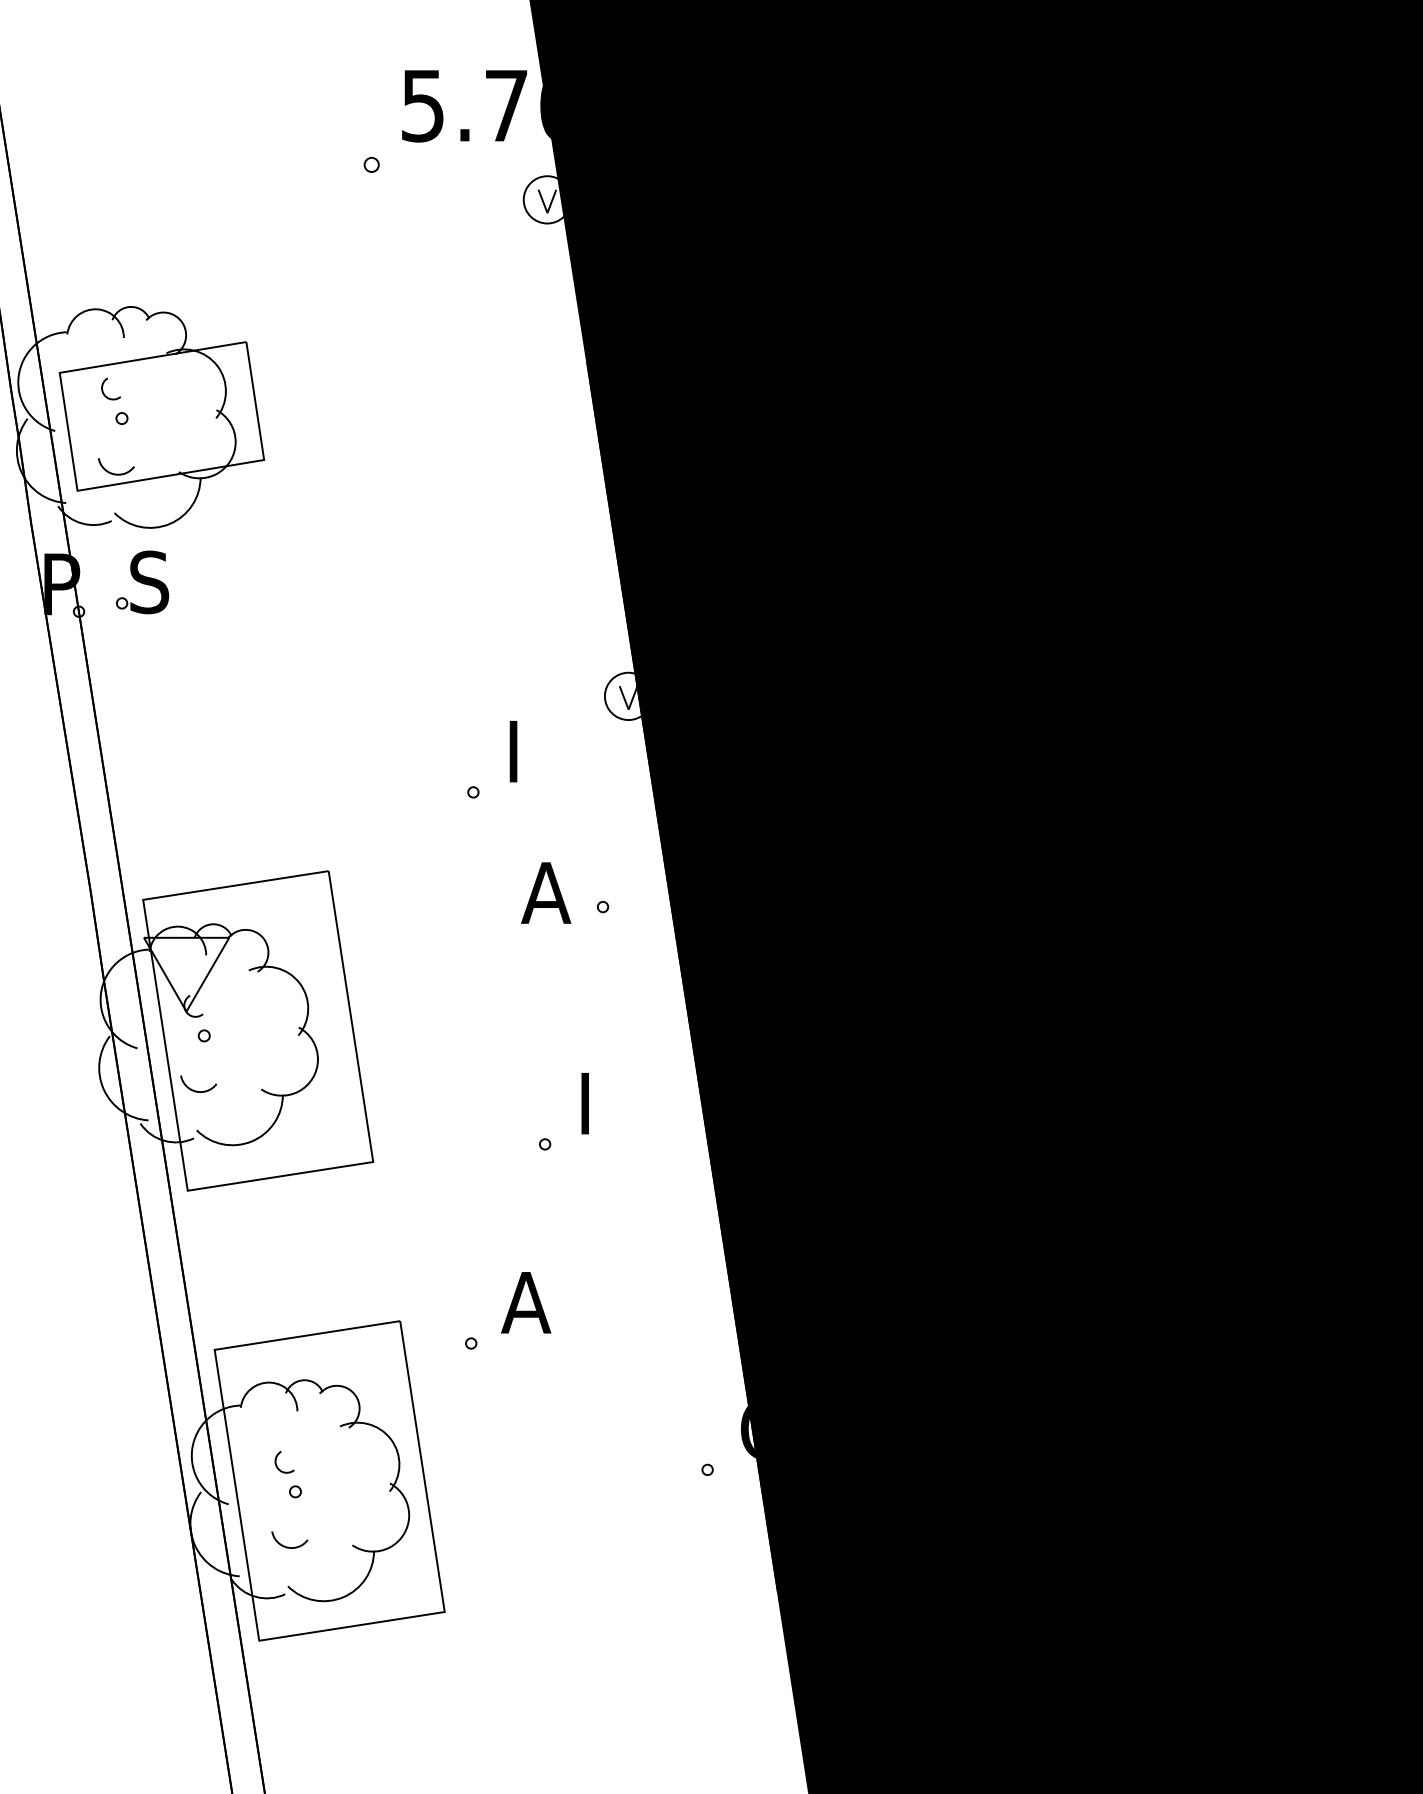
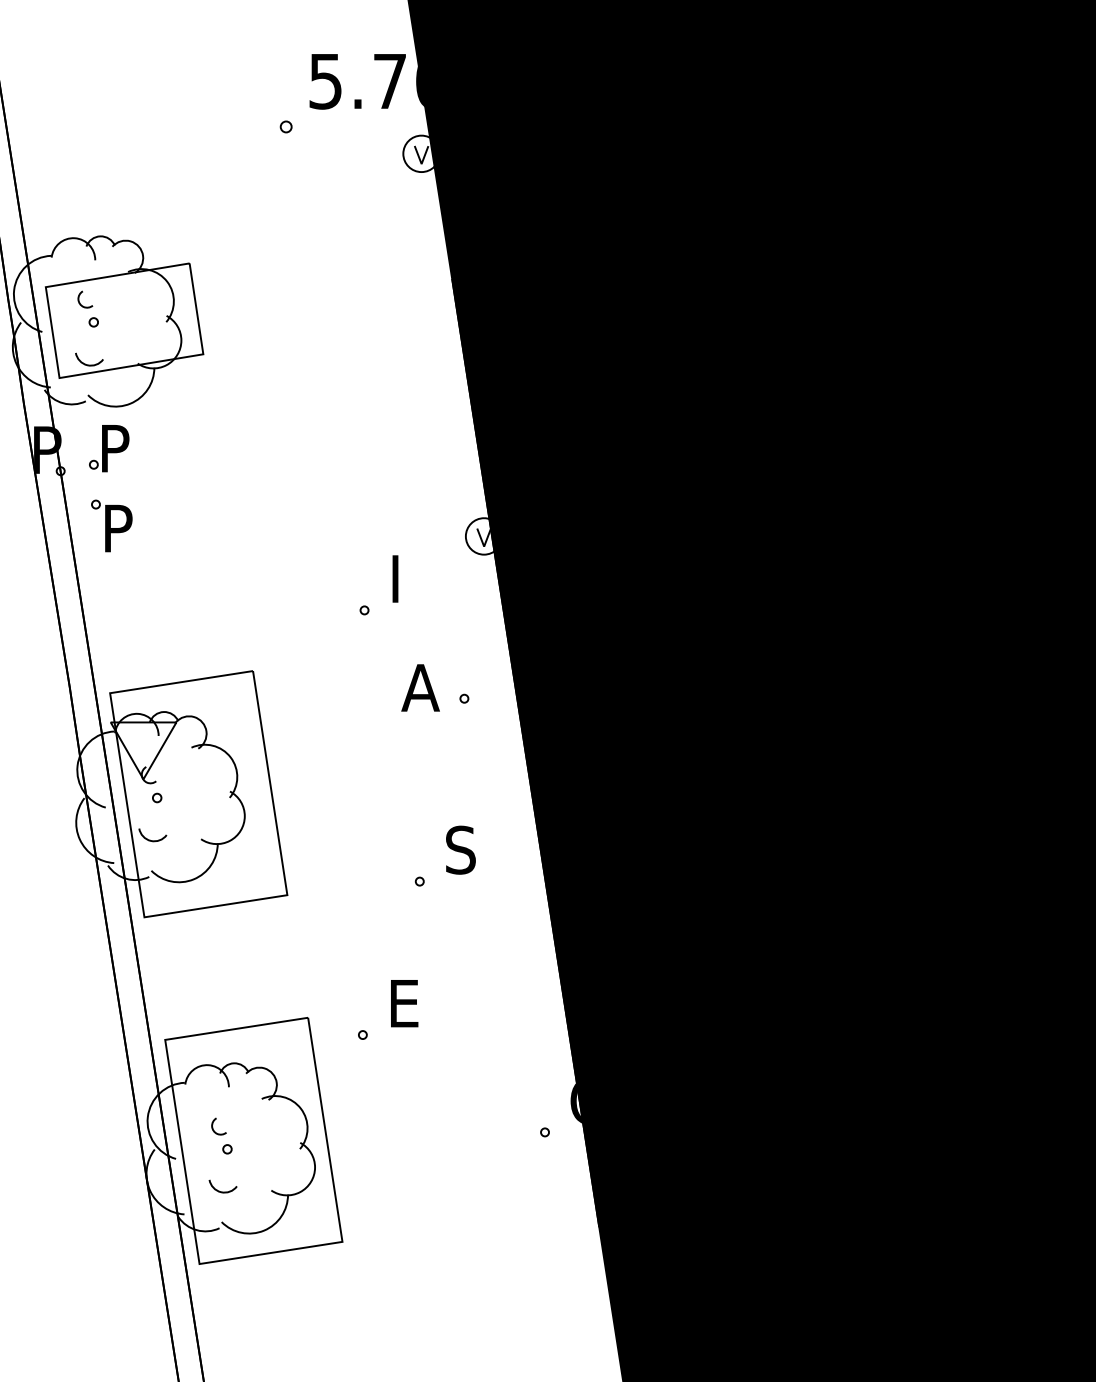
text: (150, 582) -> (115, 448), S -> P
part: (144, 682) -> (111, 525), added
text: (597, 1102) -> (460, 849), I -> S
text: (526, 1302) -> (405, 1003), A -> E

